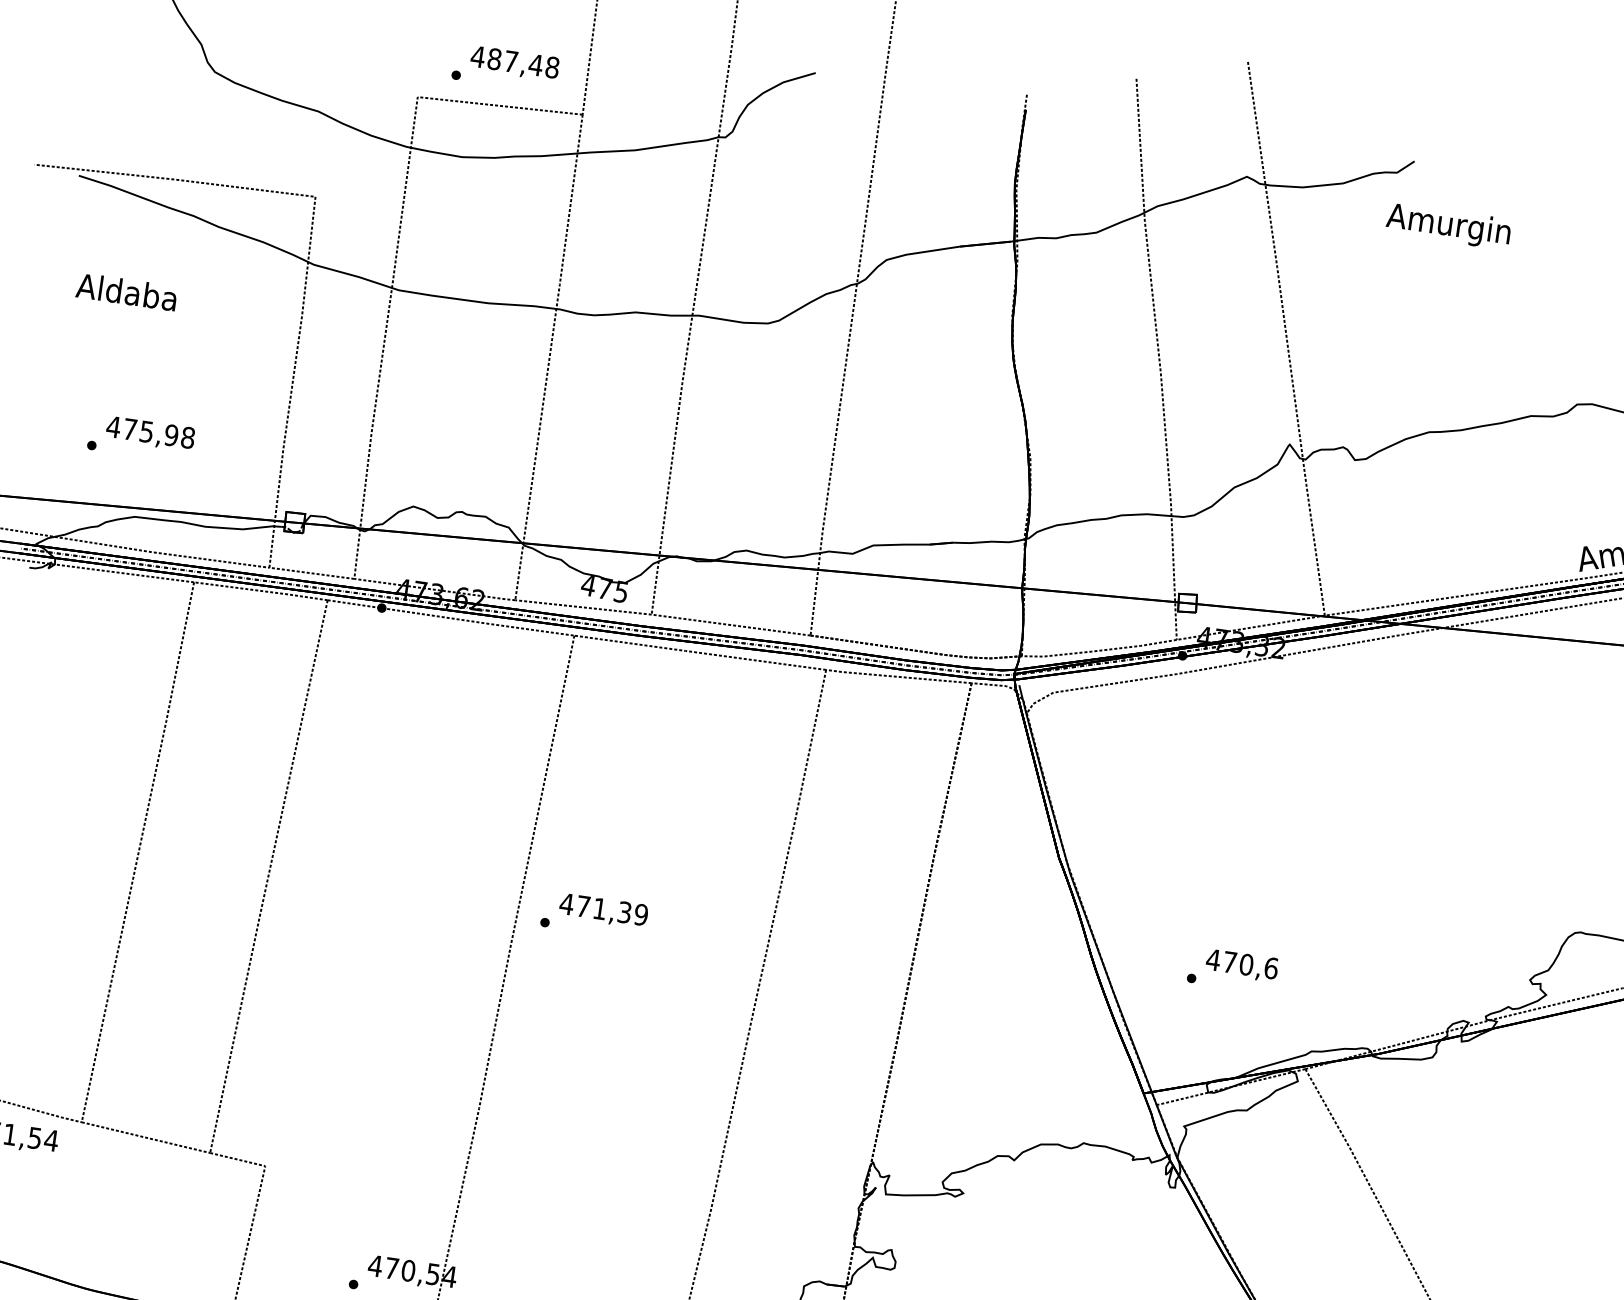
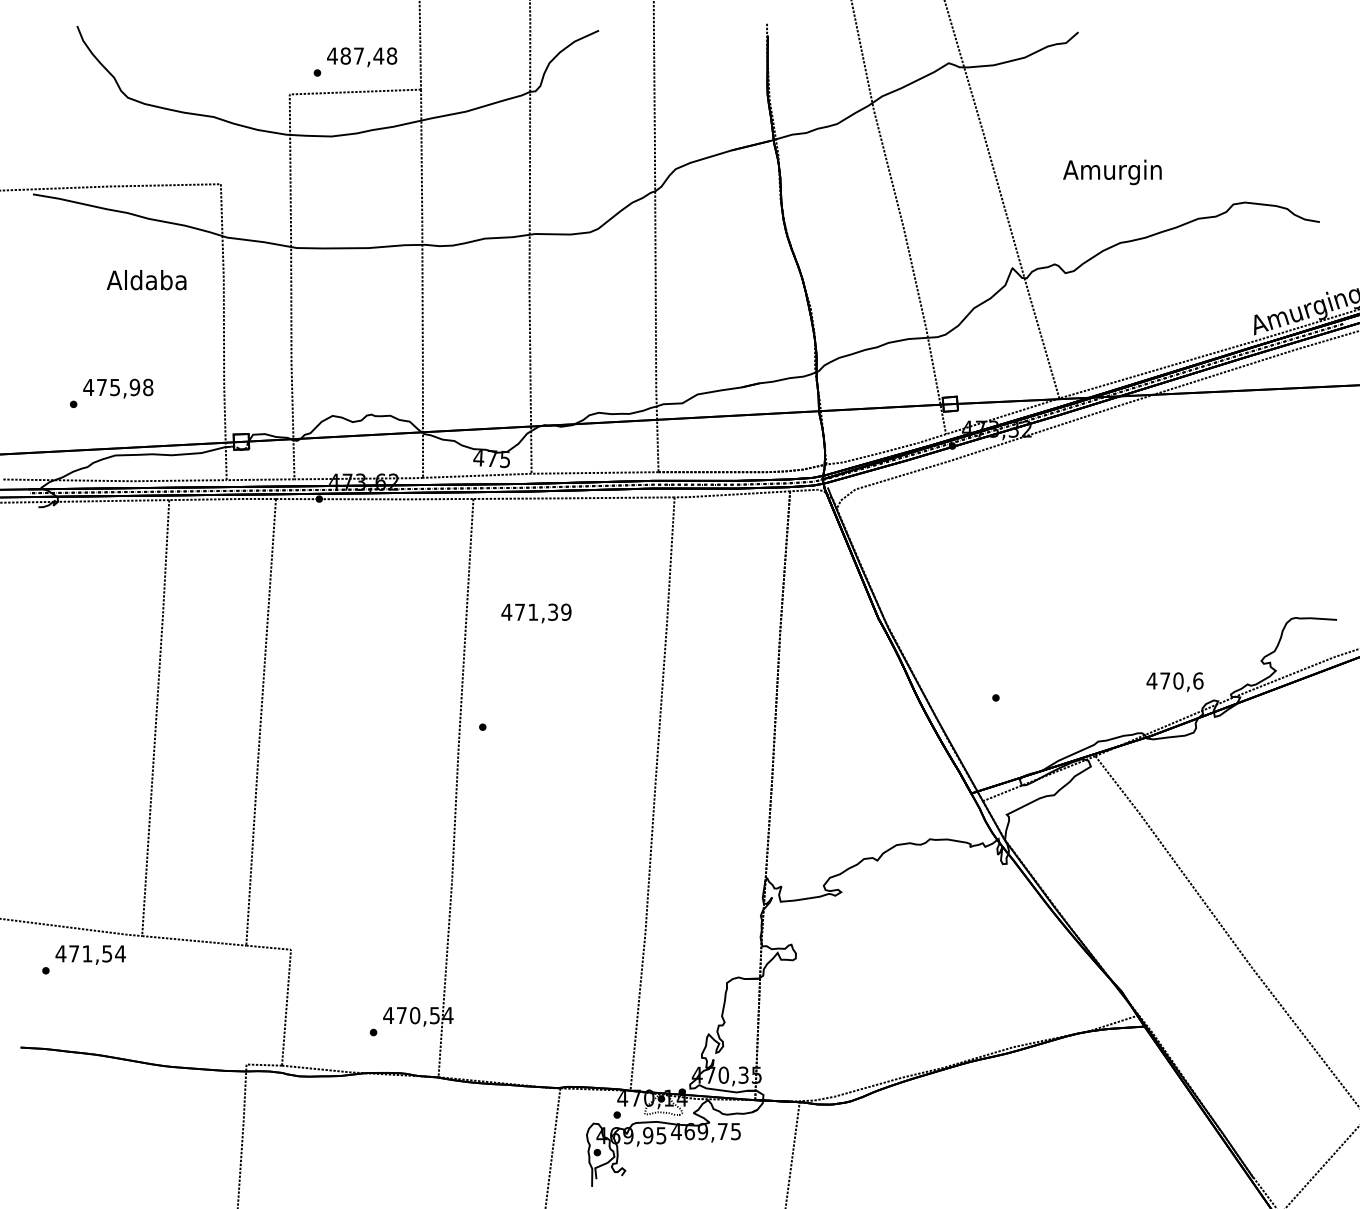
text: (1448, 226) -> (1112, 172), moved
text: (126, 292) -> (146, 280), moved
text: (603, 911) -> (536, 613), moved
text: (1241, 965) -> (1174, 682), moved

